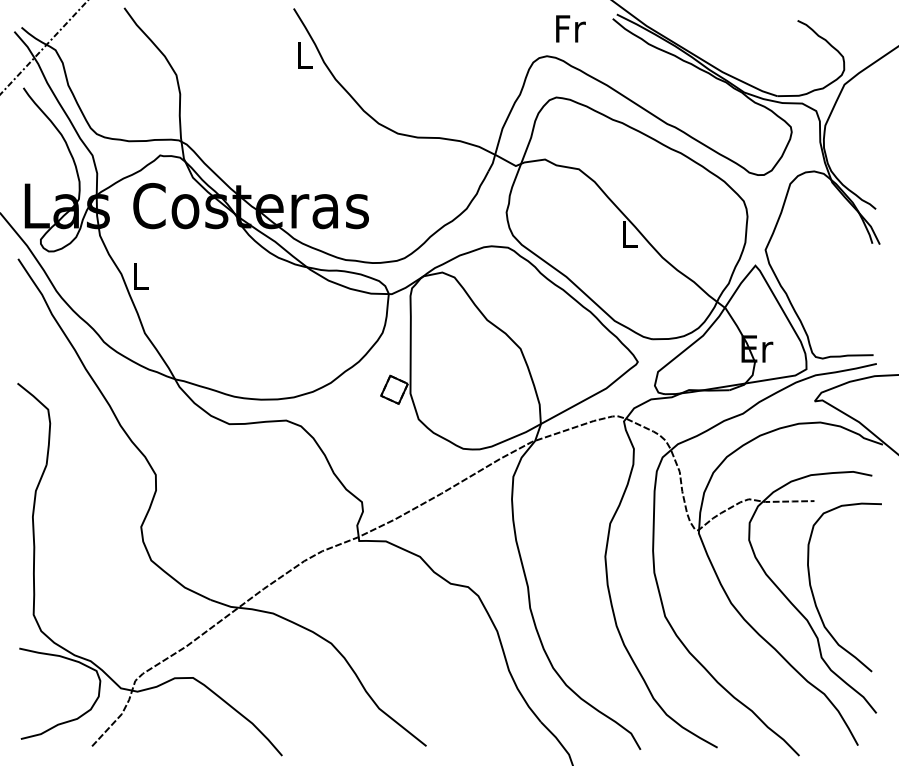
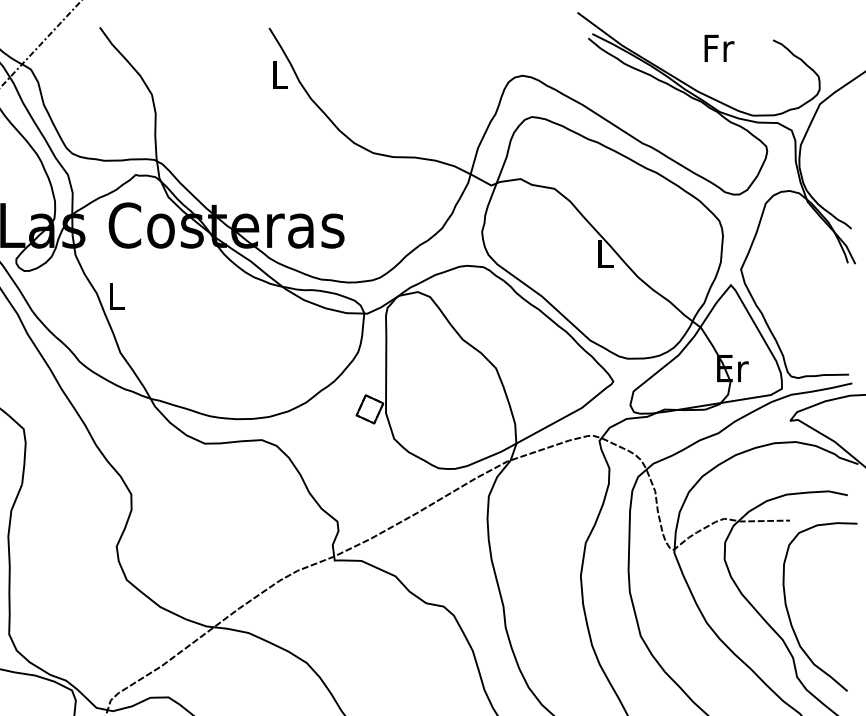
text: (570, 28) -> (719, 48), moved

